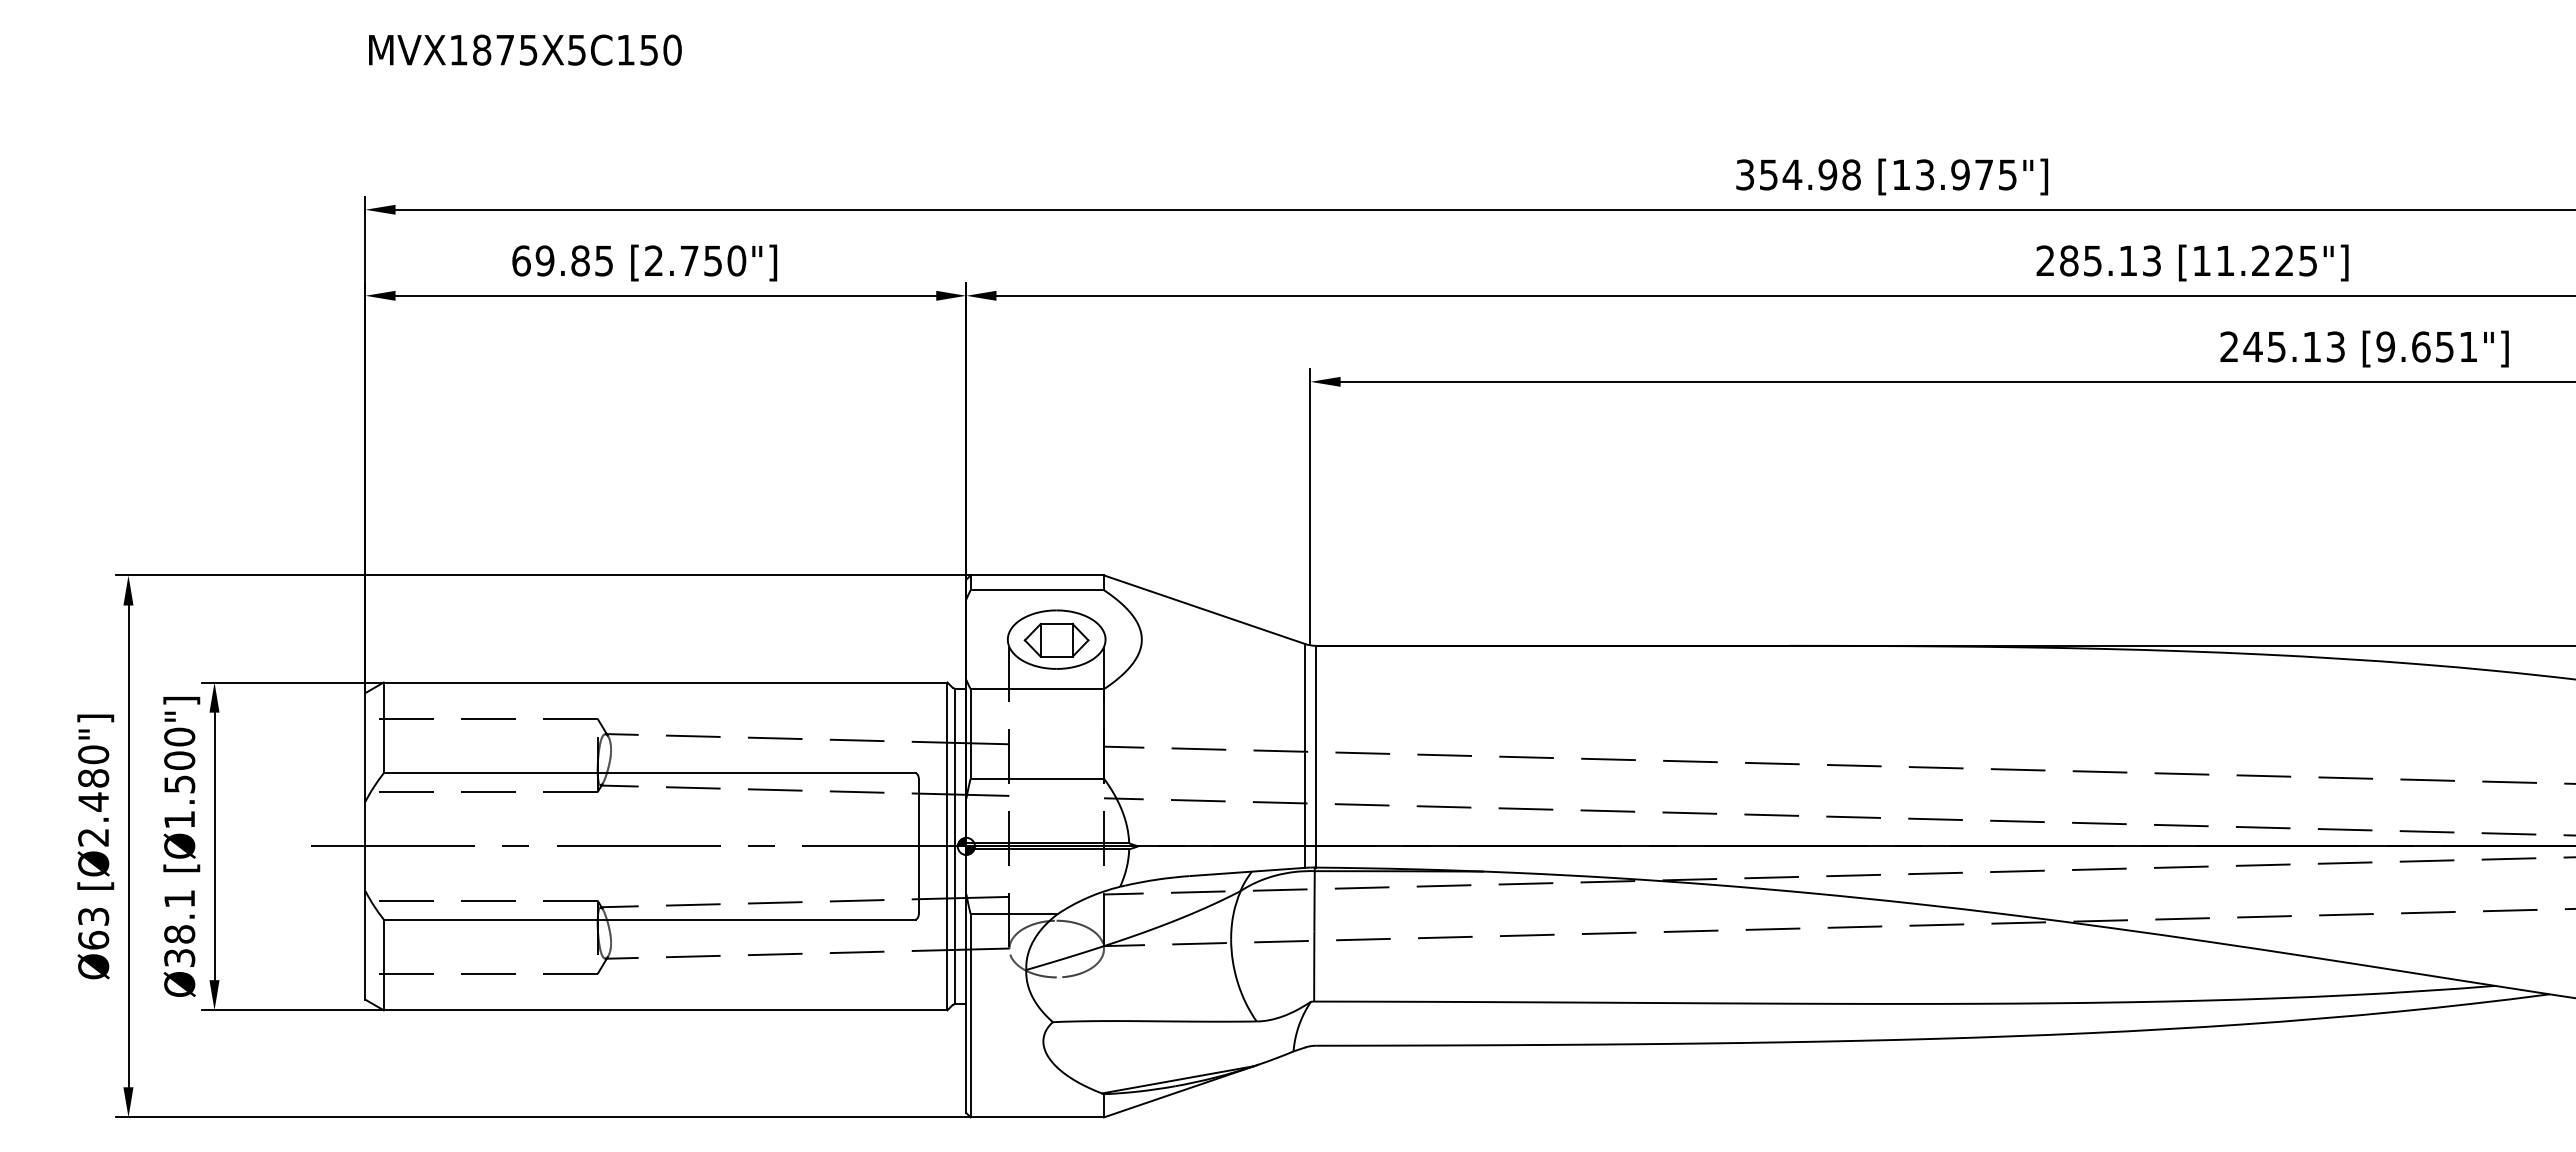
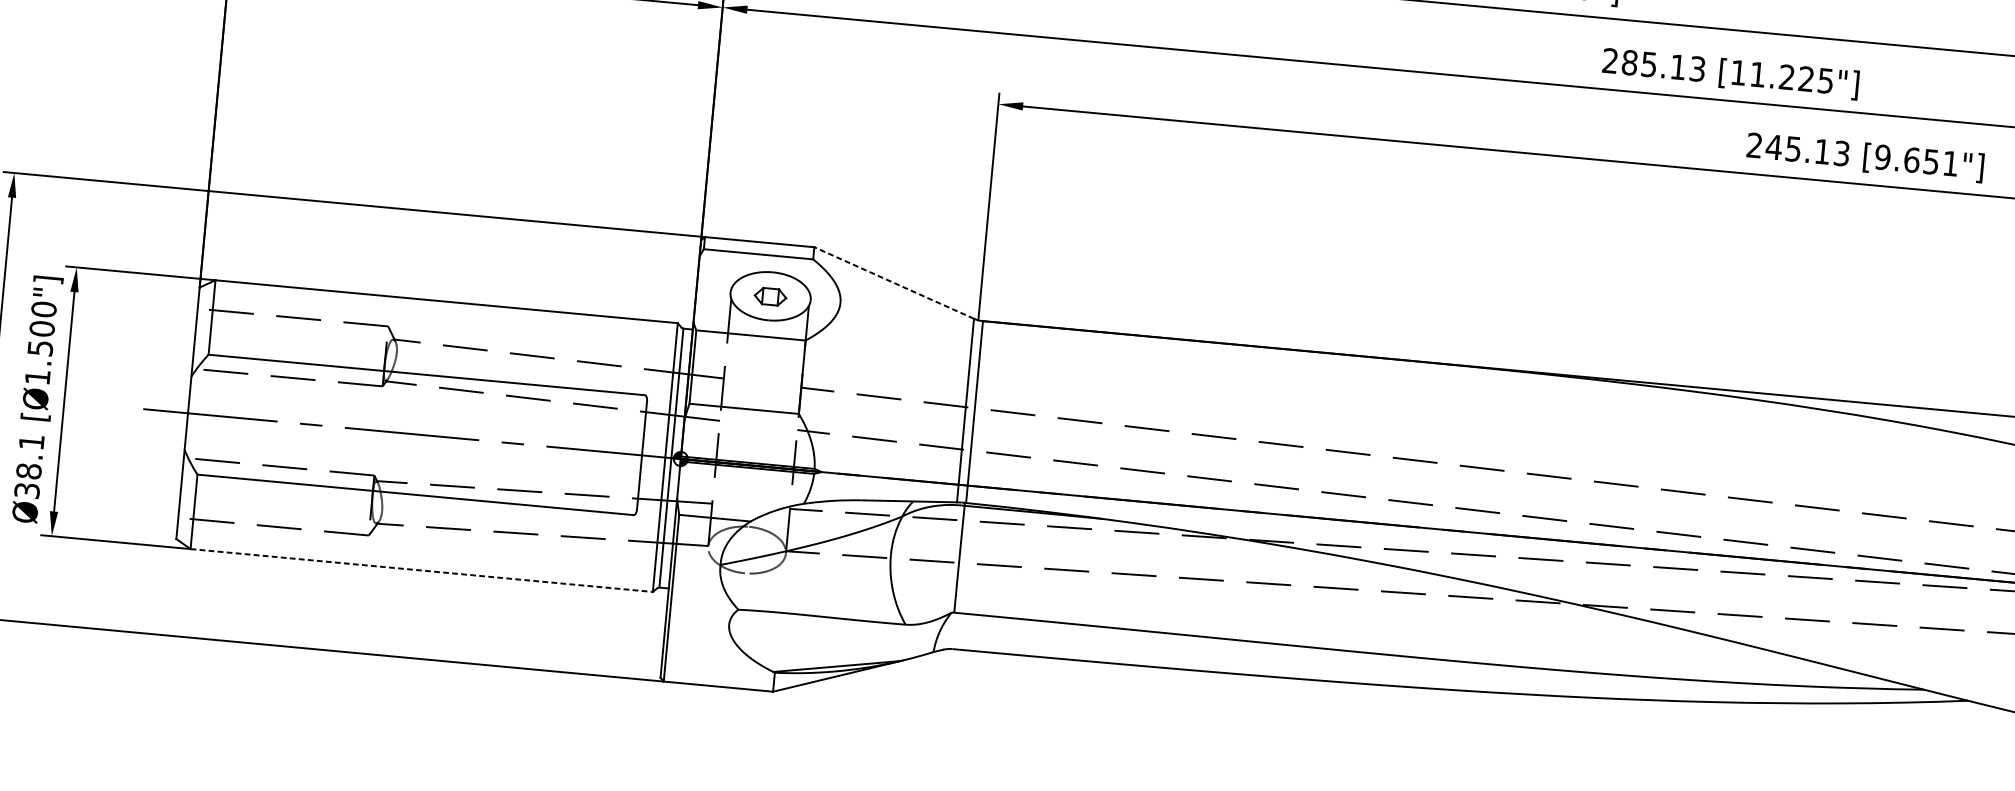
line: (1204, 609) -> (894, 282), solid -> dashed
part: (1056, 639) -> (770, 296), size x0.6
line: (665, 1010) -> (421, 570), solid -> dashed

